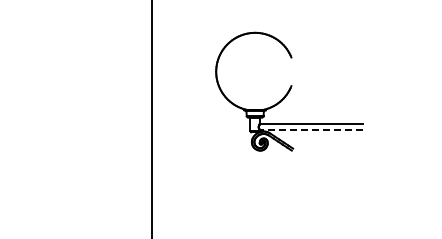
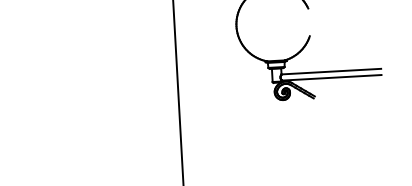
line: (311, 130) -> (331, 77), dashed -> solid

